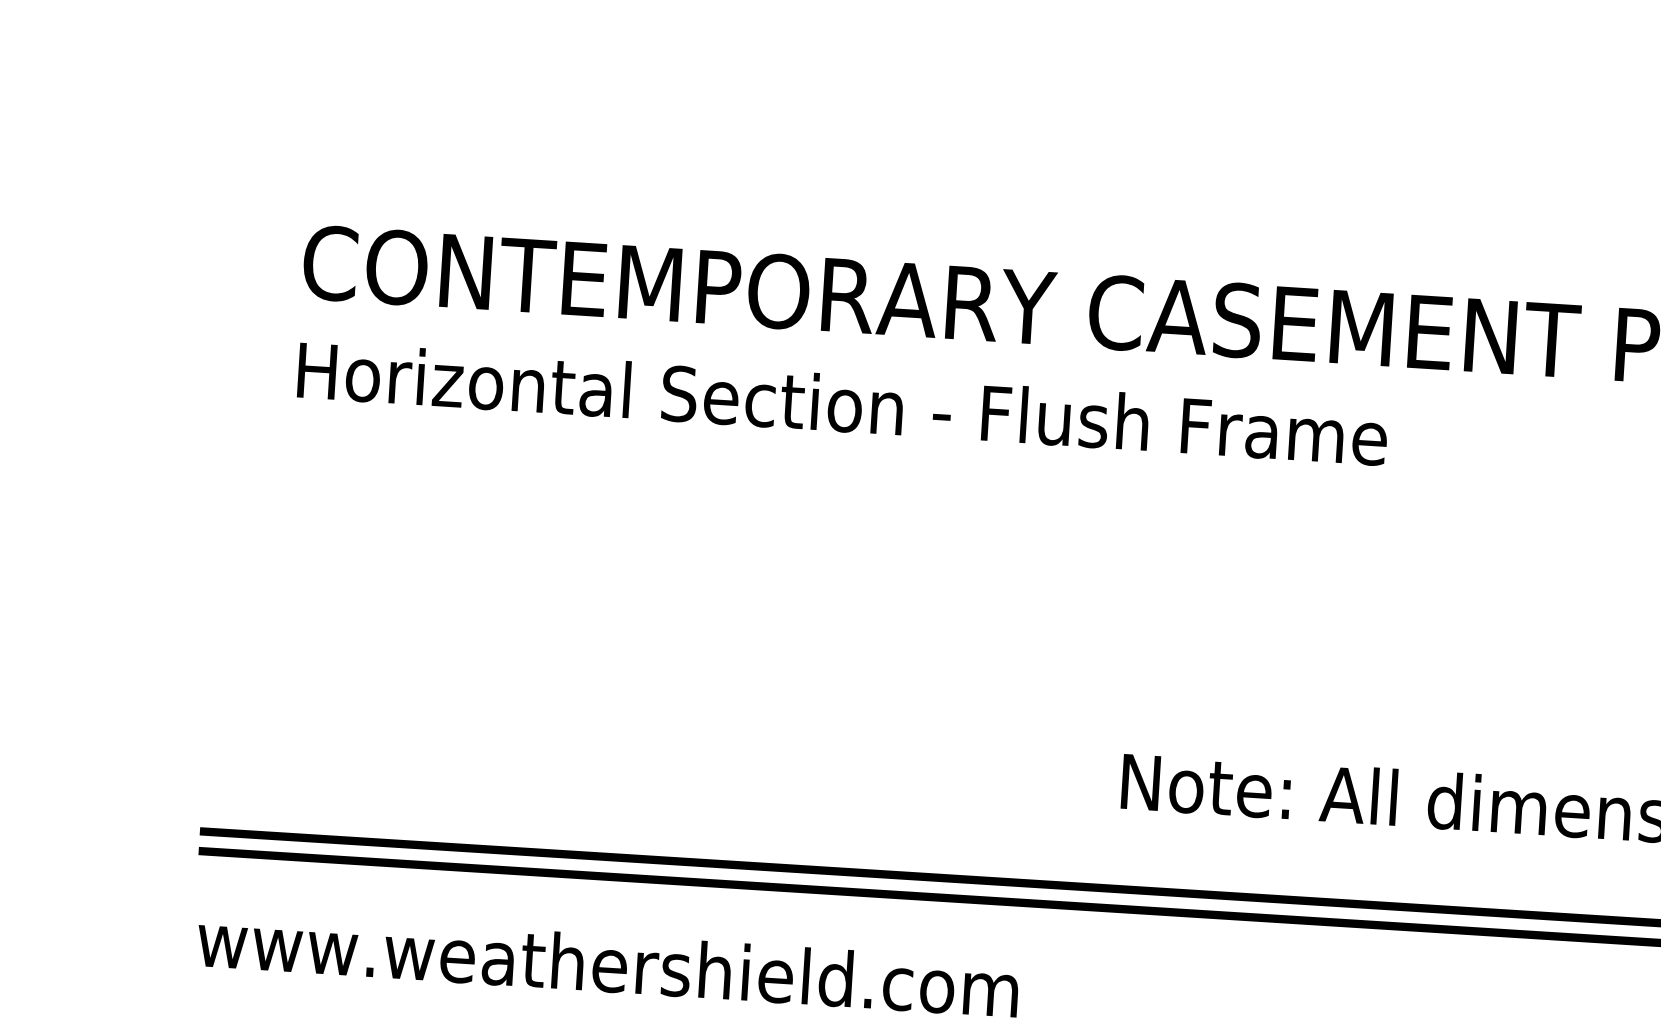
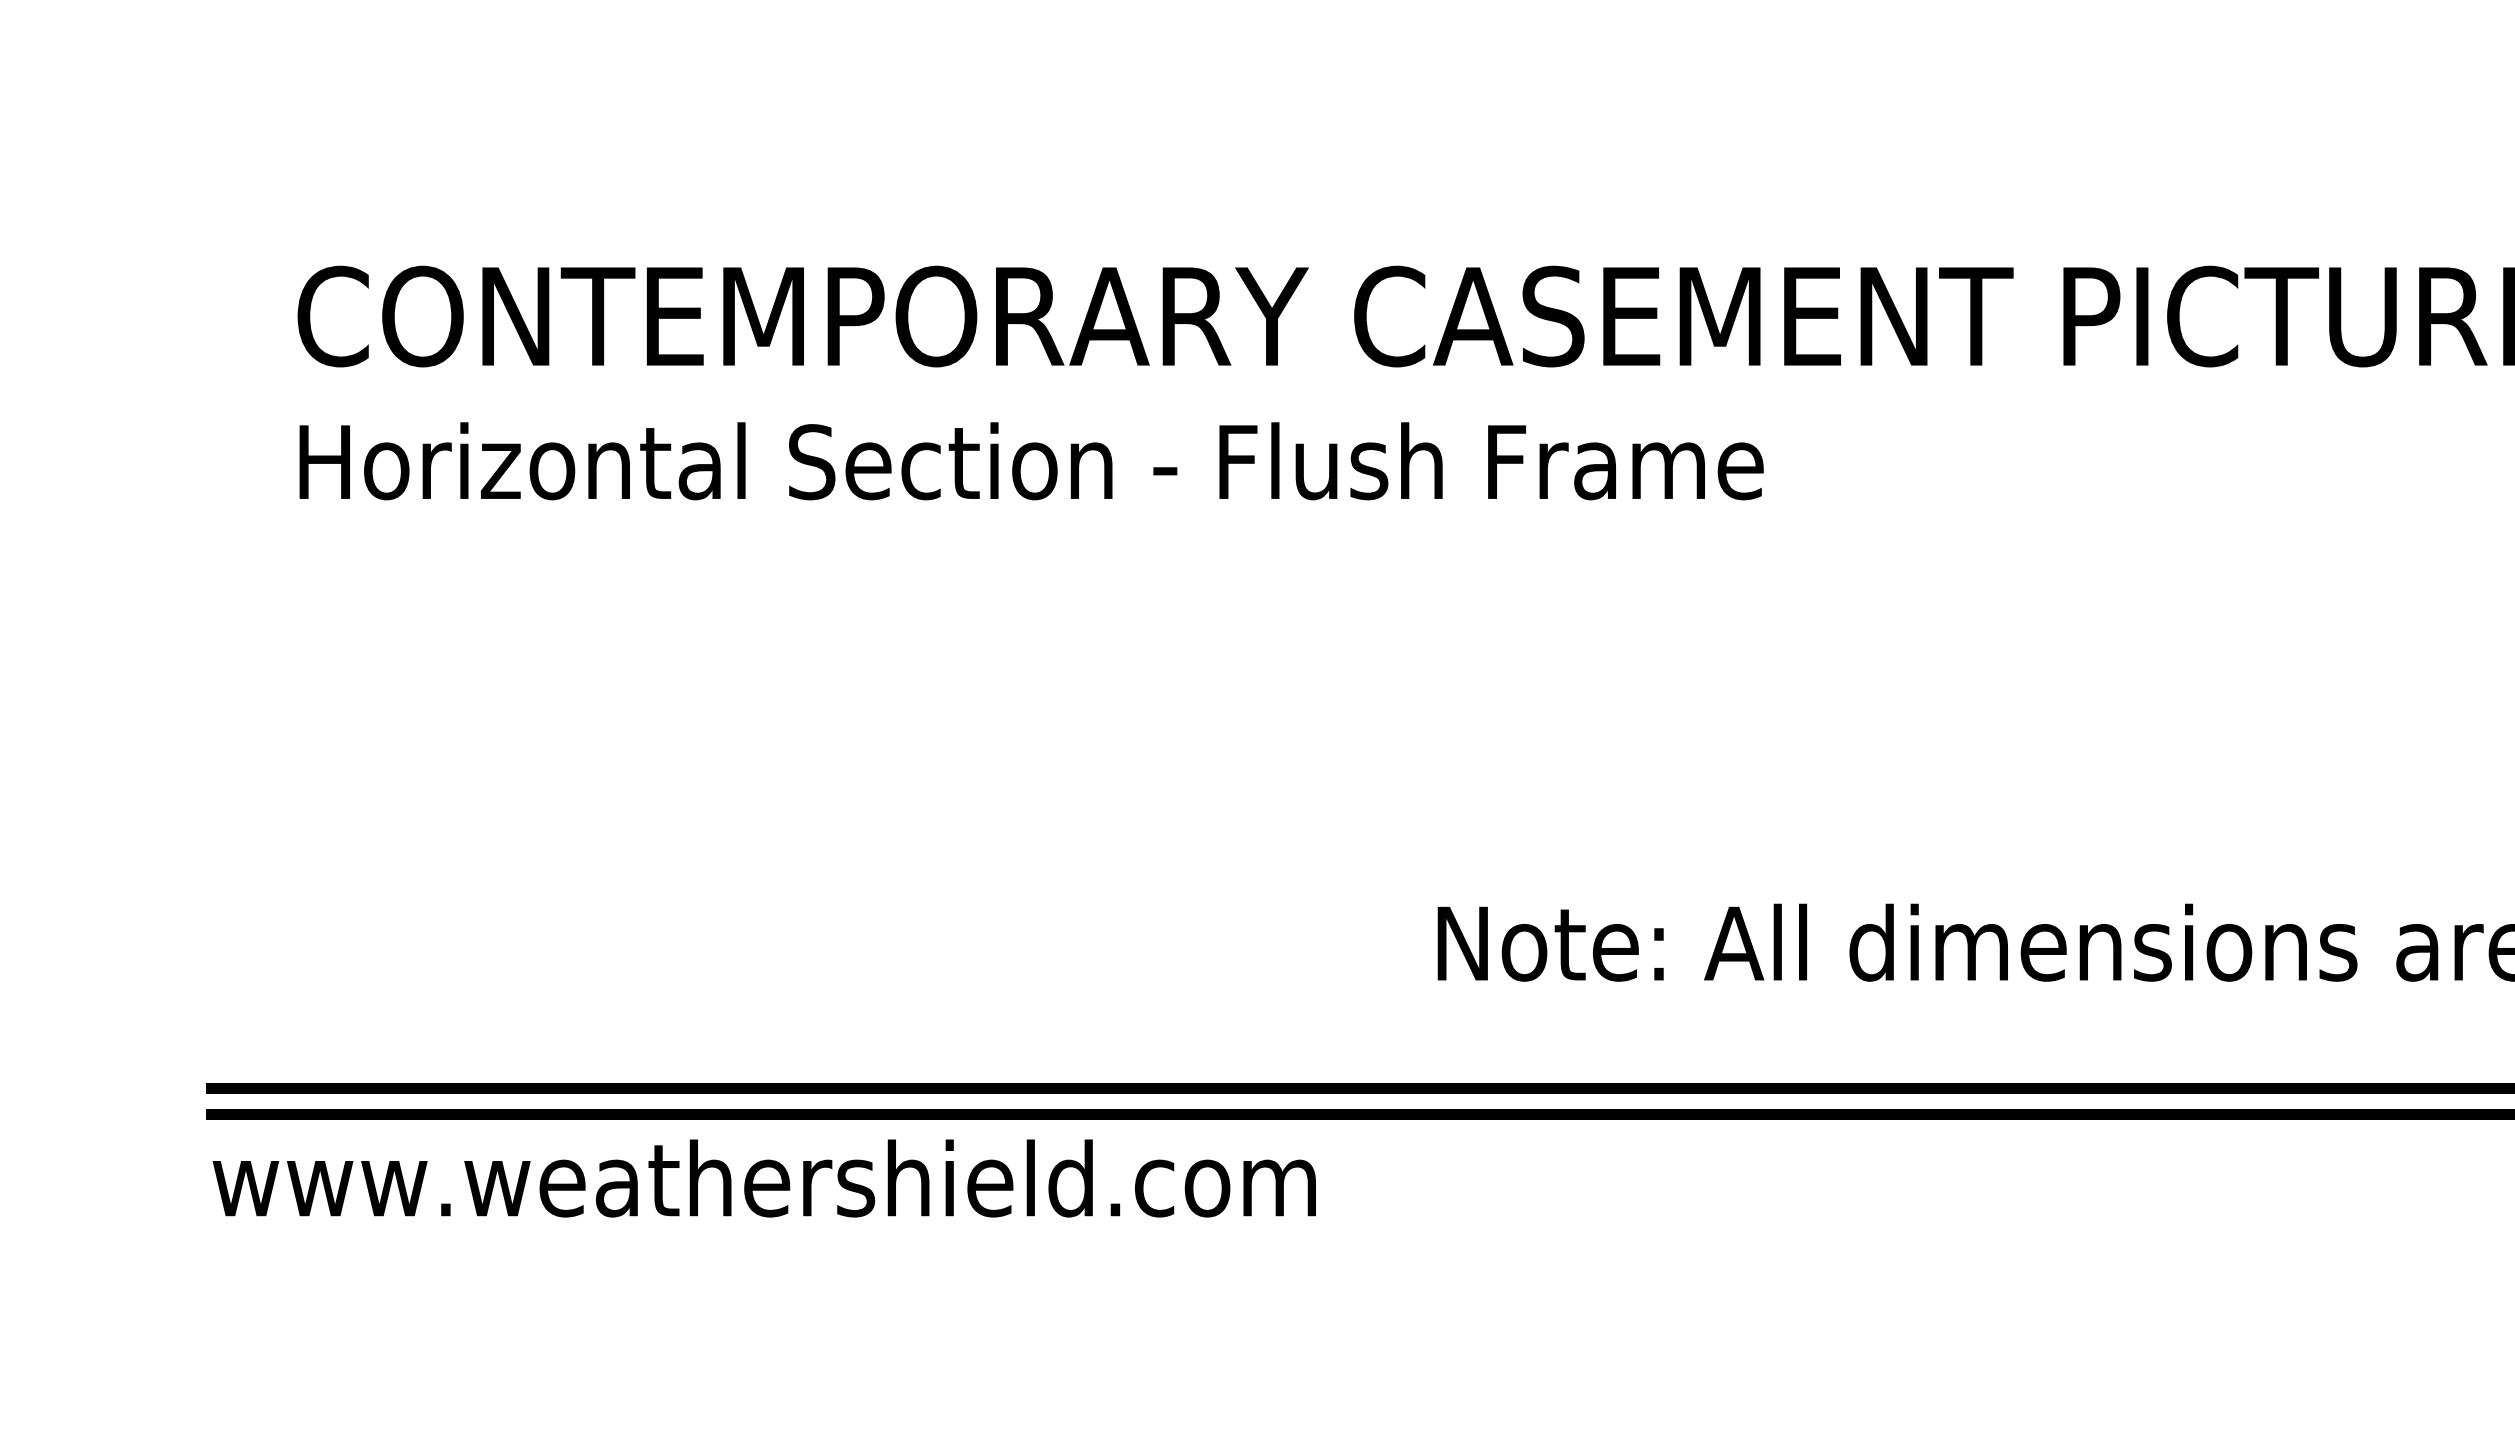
text: (607, 963) -> (763, 1178), moved

